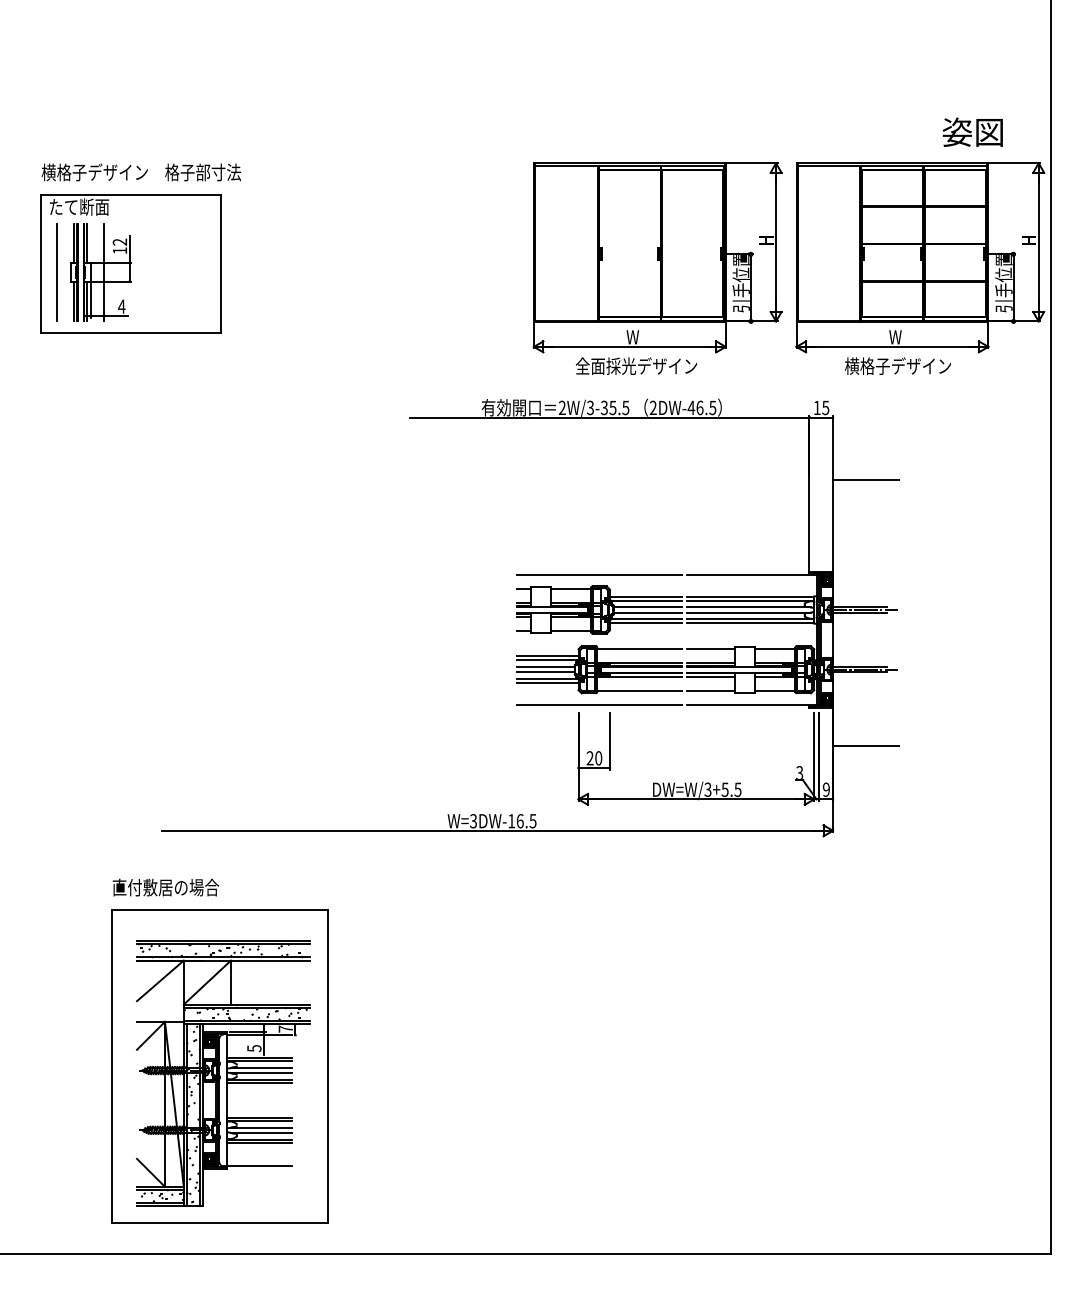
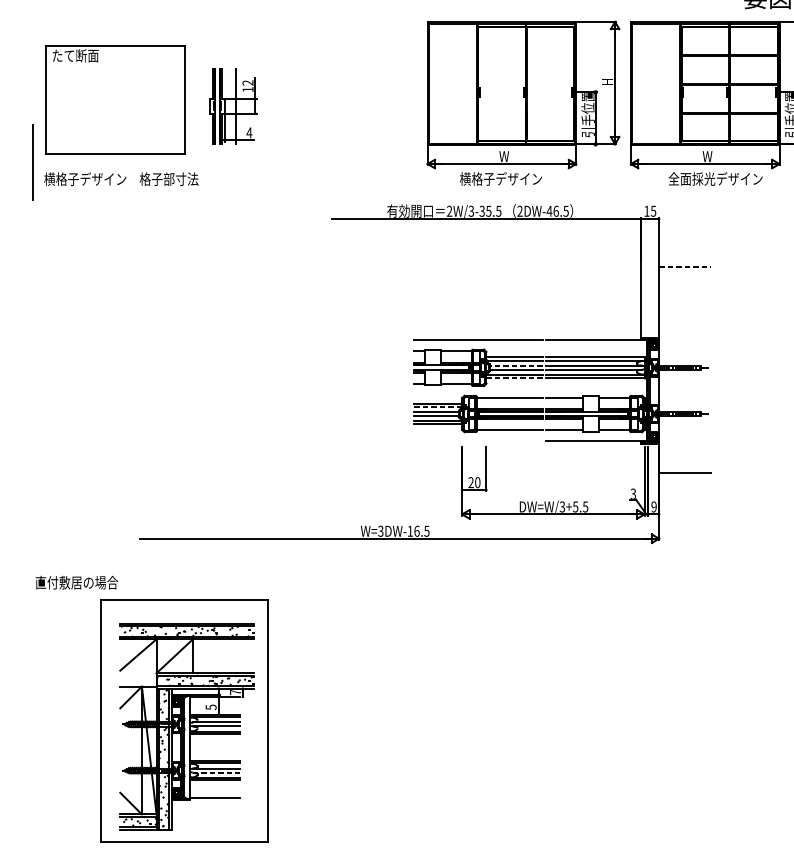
text: (140, 172) -> (120, 179), moved
line: (56, 272) -> (32, 162), moved
part: (100, 272) -> (232, 106), moved
text: (636, 366) -> (507, 179), 全面採光デザイン -> 横格子デザイン
text: (905, 366) -> (715, 179), 横格子デザイン -> 全面採光デザイン
line: (866, 480) -> (685, 267), solid -> dashed
line: (647, 607) -> (515, 365), solid -> dashed
line: (645, 623) -> (514, 378), solid -> dashed
line: (547, 660) -> (438, 406), solid -> dashed
line: (599, 705) -> (478, 441), removed
text: (165, 887) -> (76, 582), moved
line: (261, 1132) -> (216, 772), solid -> dashed

